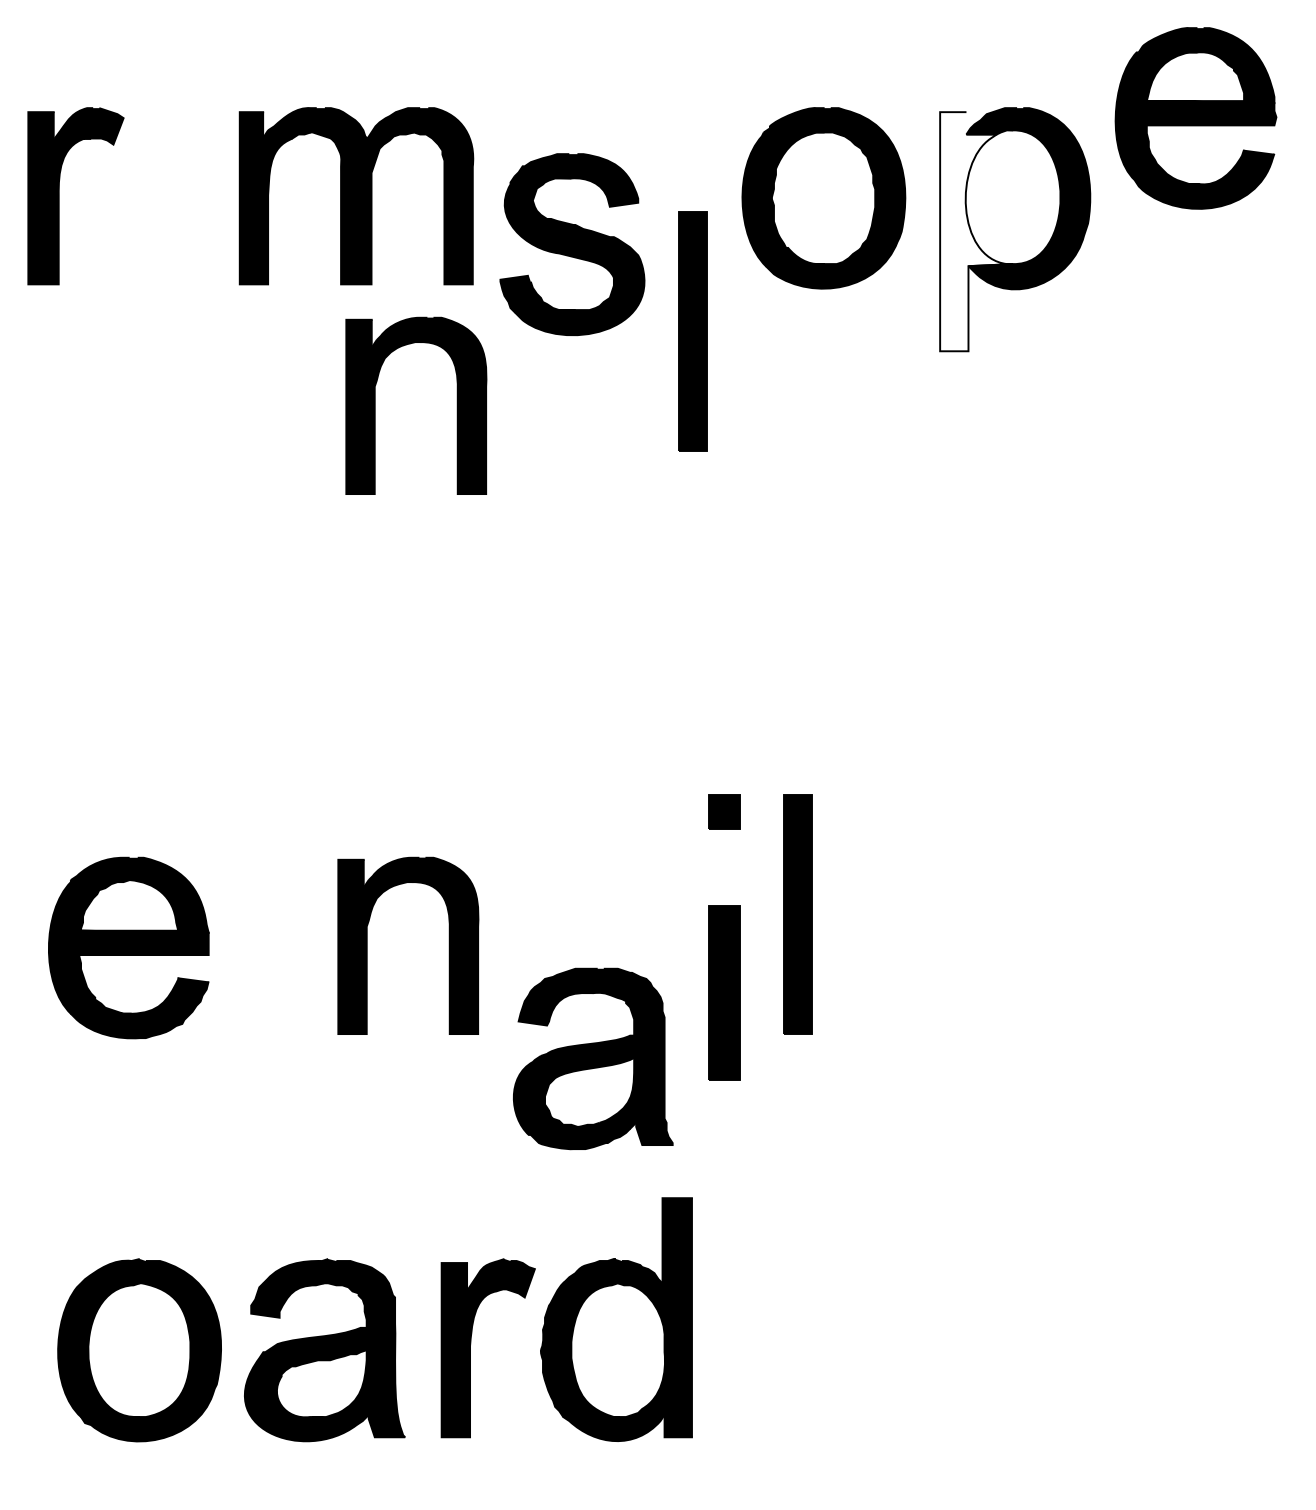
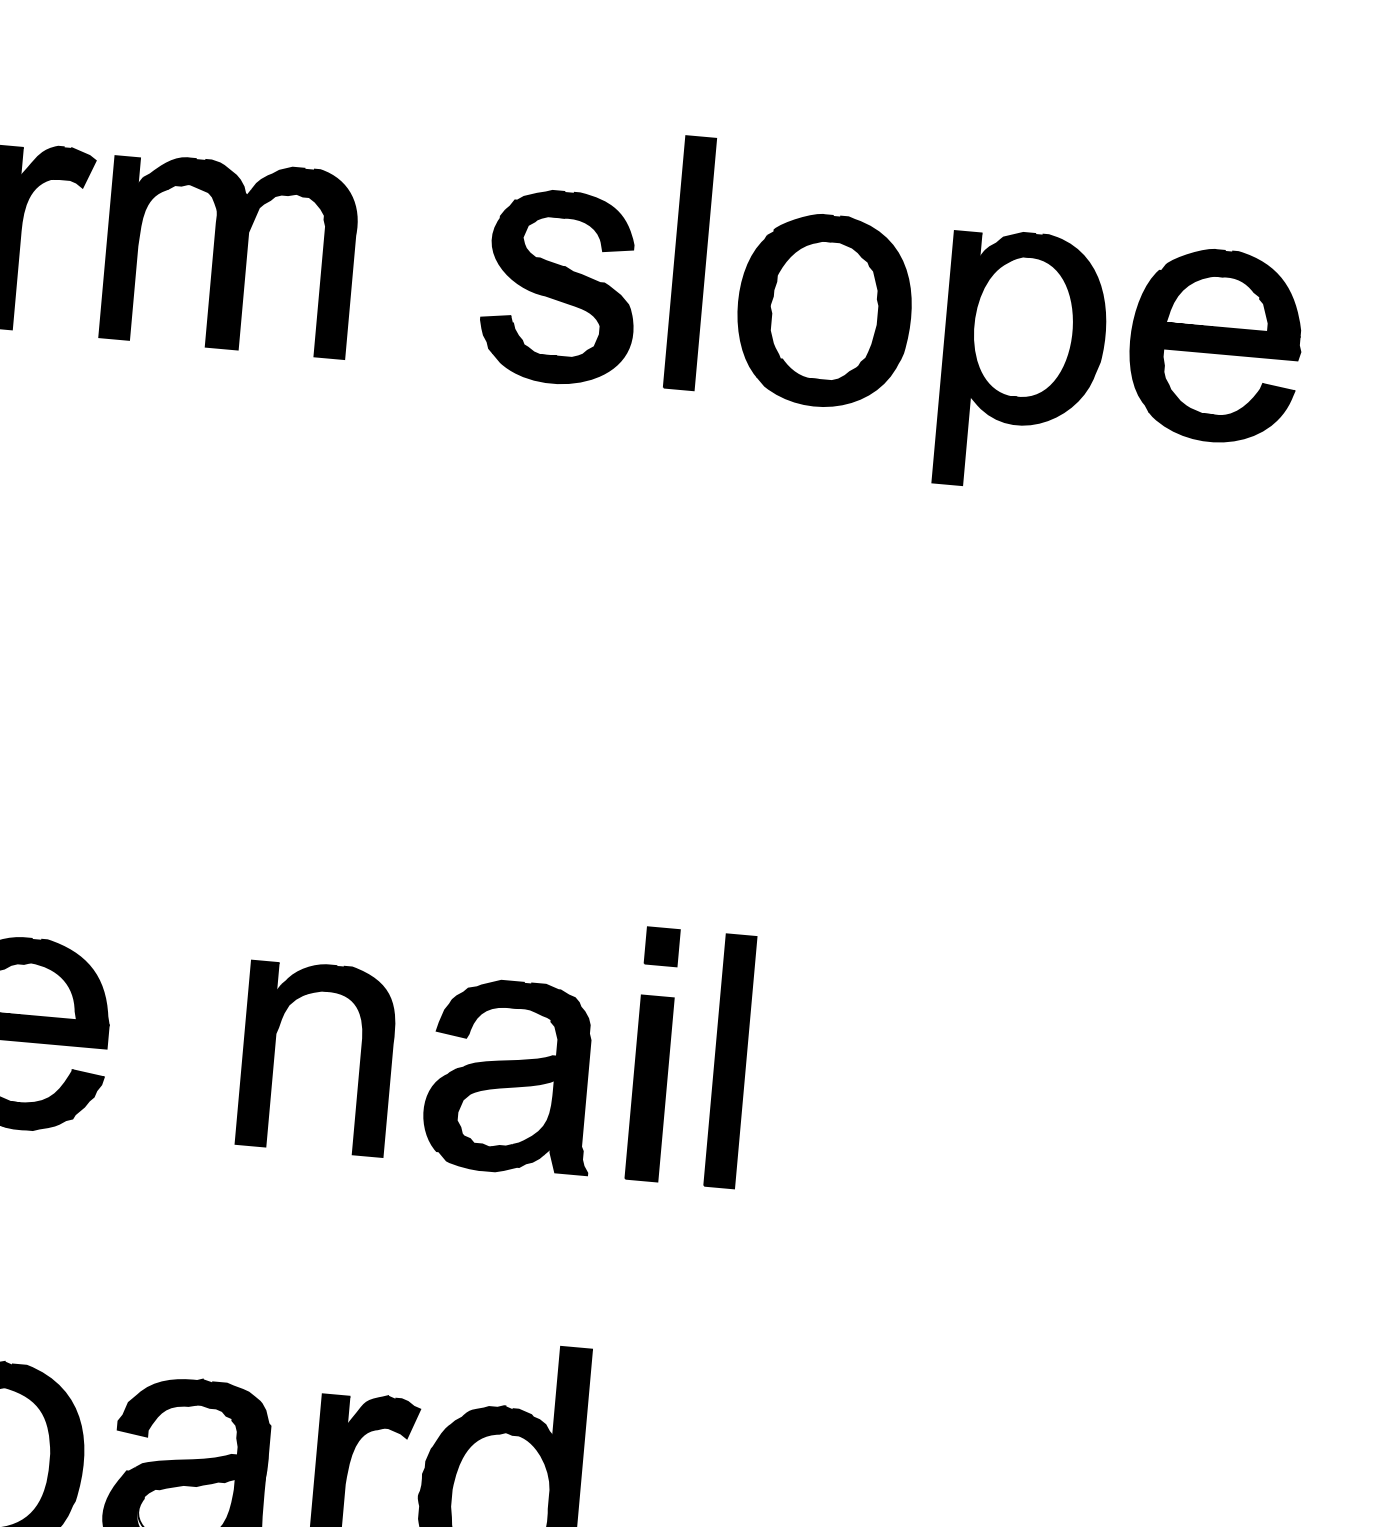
part: (1195, 118) -> (1215, 345), moved
part: (356, 196) -> (230, 255), moved
fill: (976, 231) -> (981, 359), added
part: (572, 244) -> (560, 287), moved
part: (692, 331) -> (689, 262), moved
part: (456, 405) -> (418, 494), removed
part: (724, 992) -> (649, 1088), moved
part: (593, 1058) -> (511, 1076), moved

